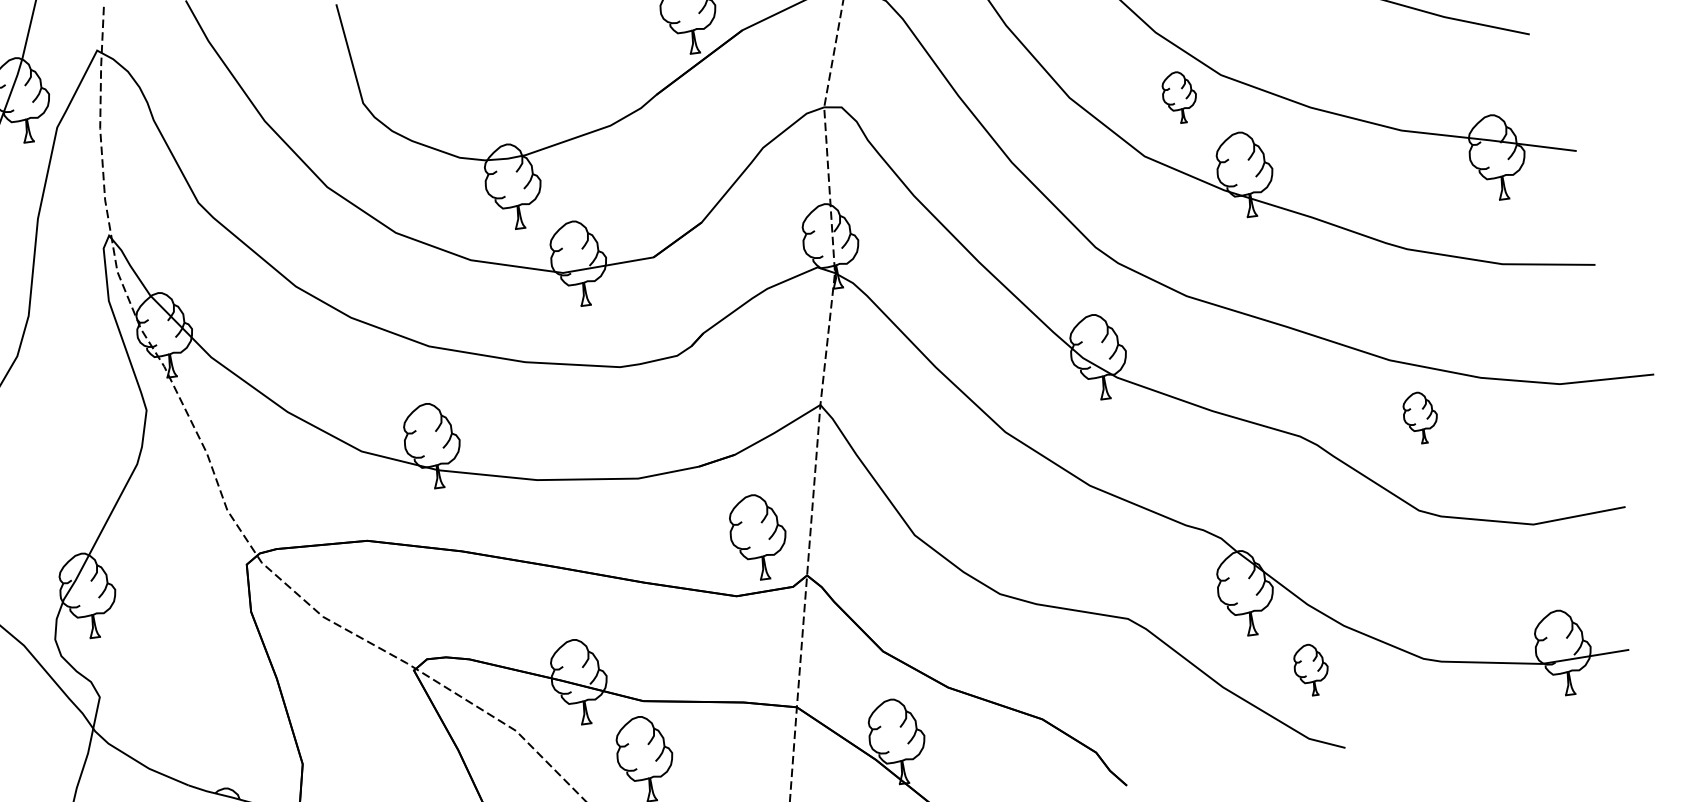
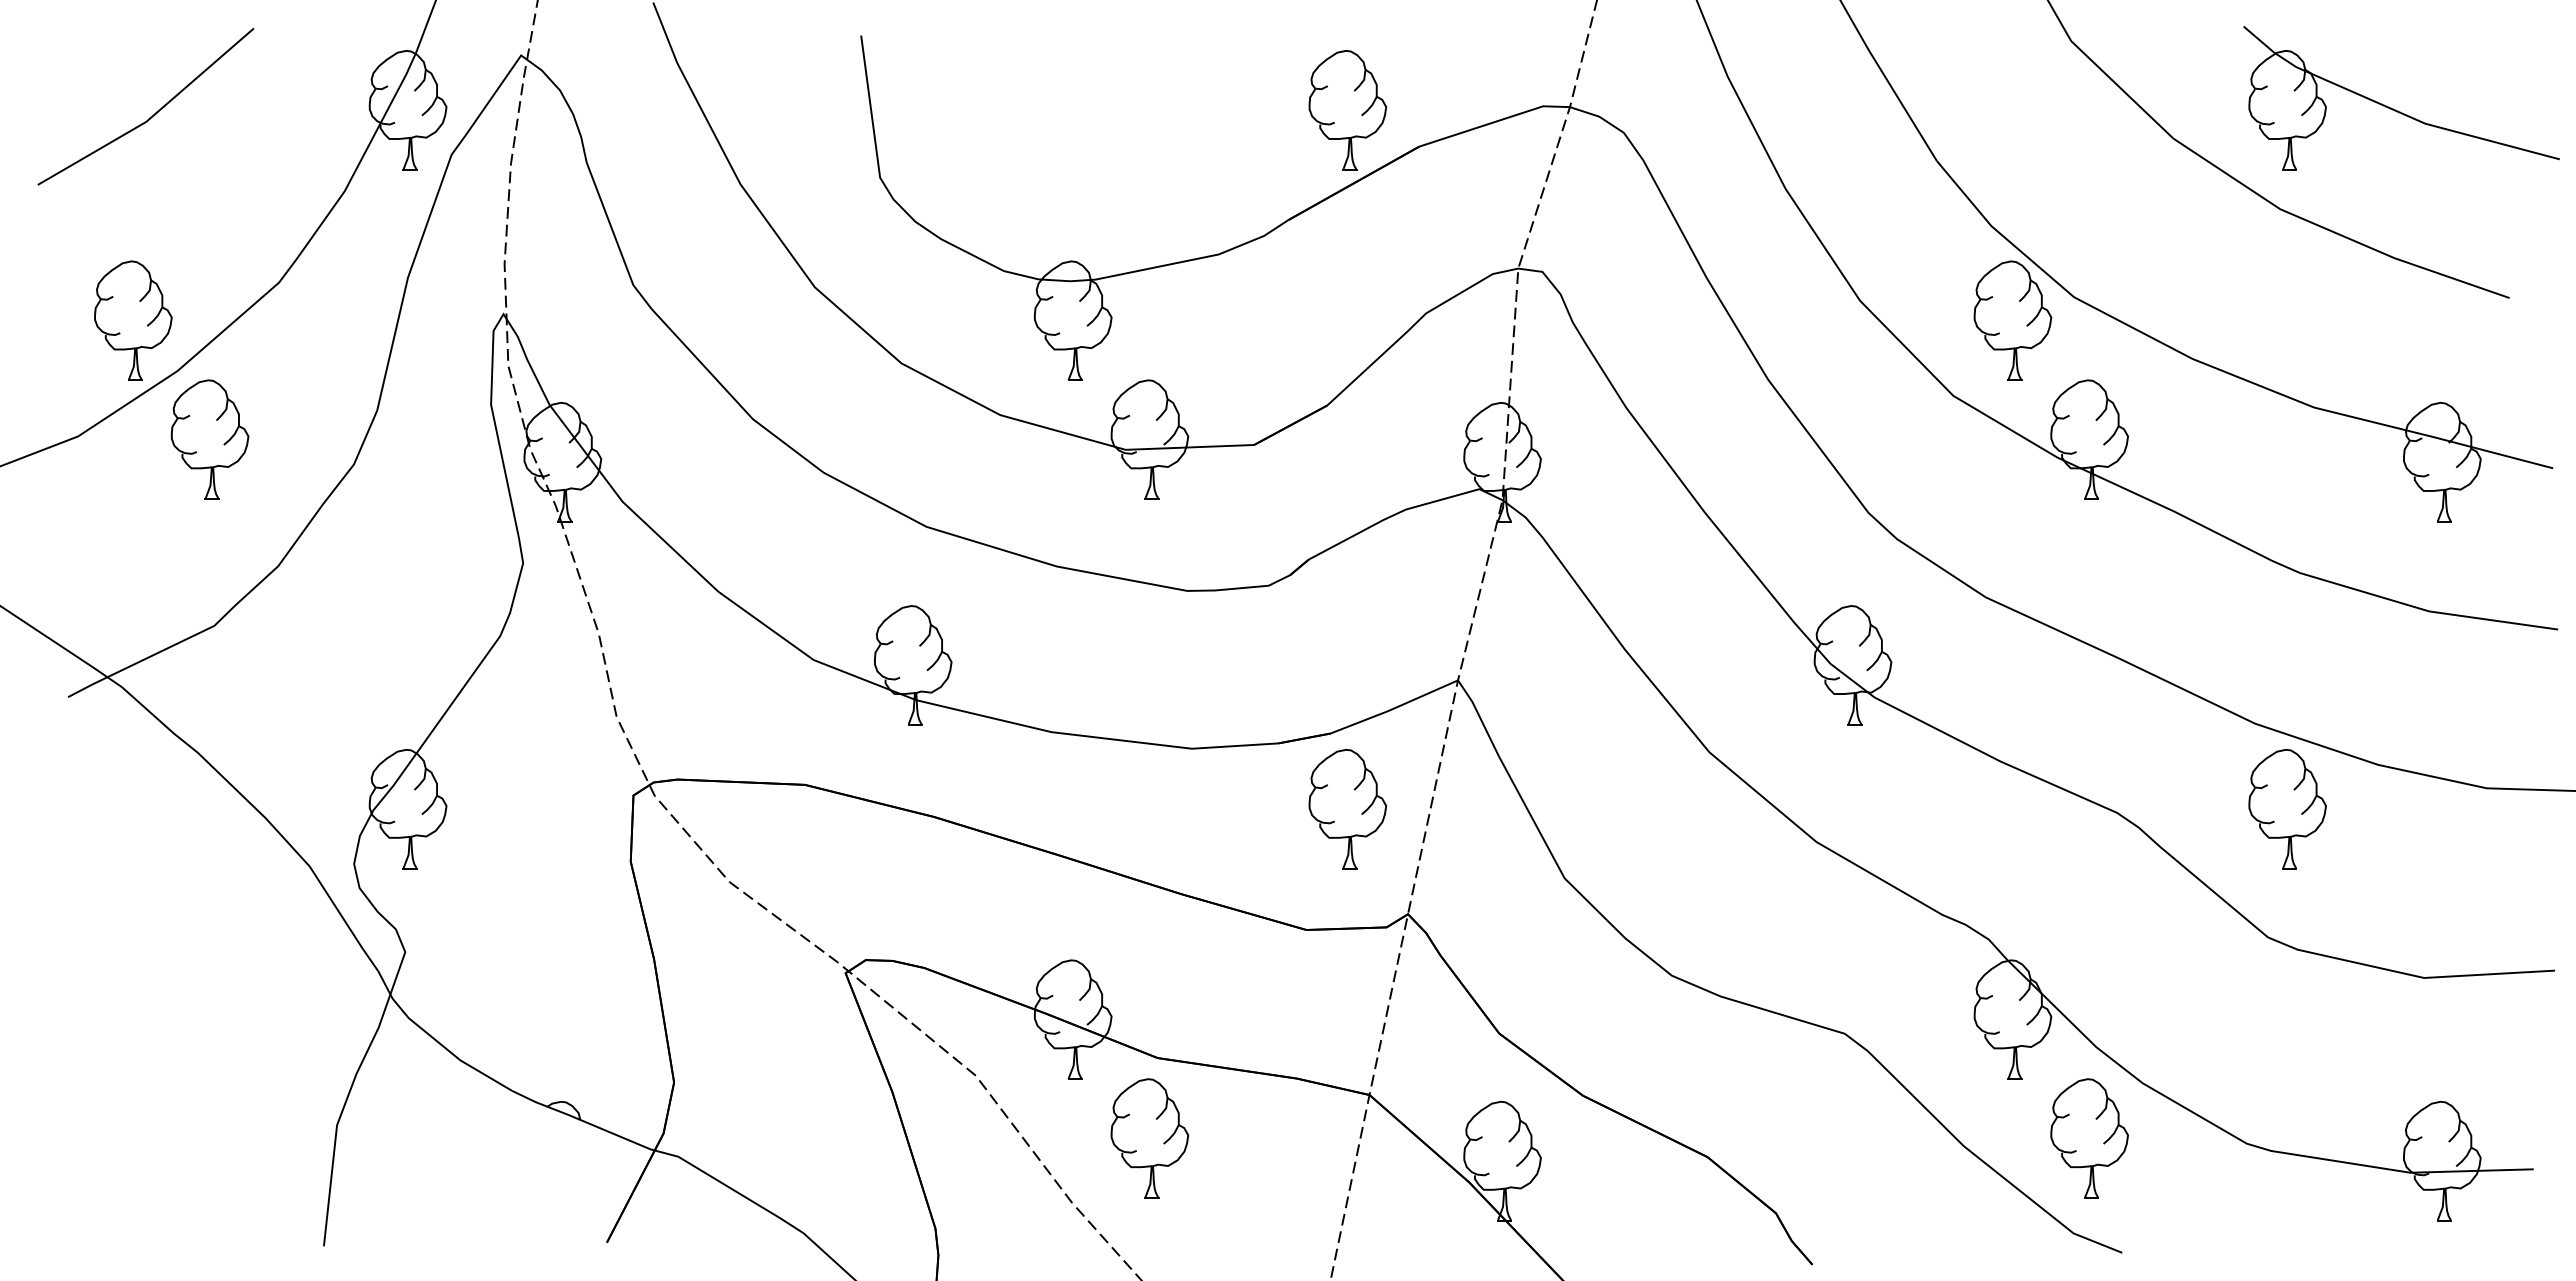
part: (1179, 97) -> (2012, 320), size x1.67
part: (1420, 418) -> (2287, 809), size x1.67
part: (758, 537) -> (1347, 809), moved
part: (1311, 670) -> (2089, 1138), size x1.67

